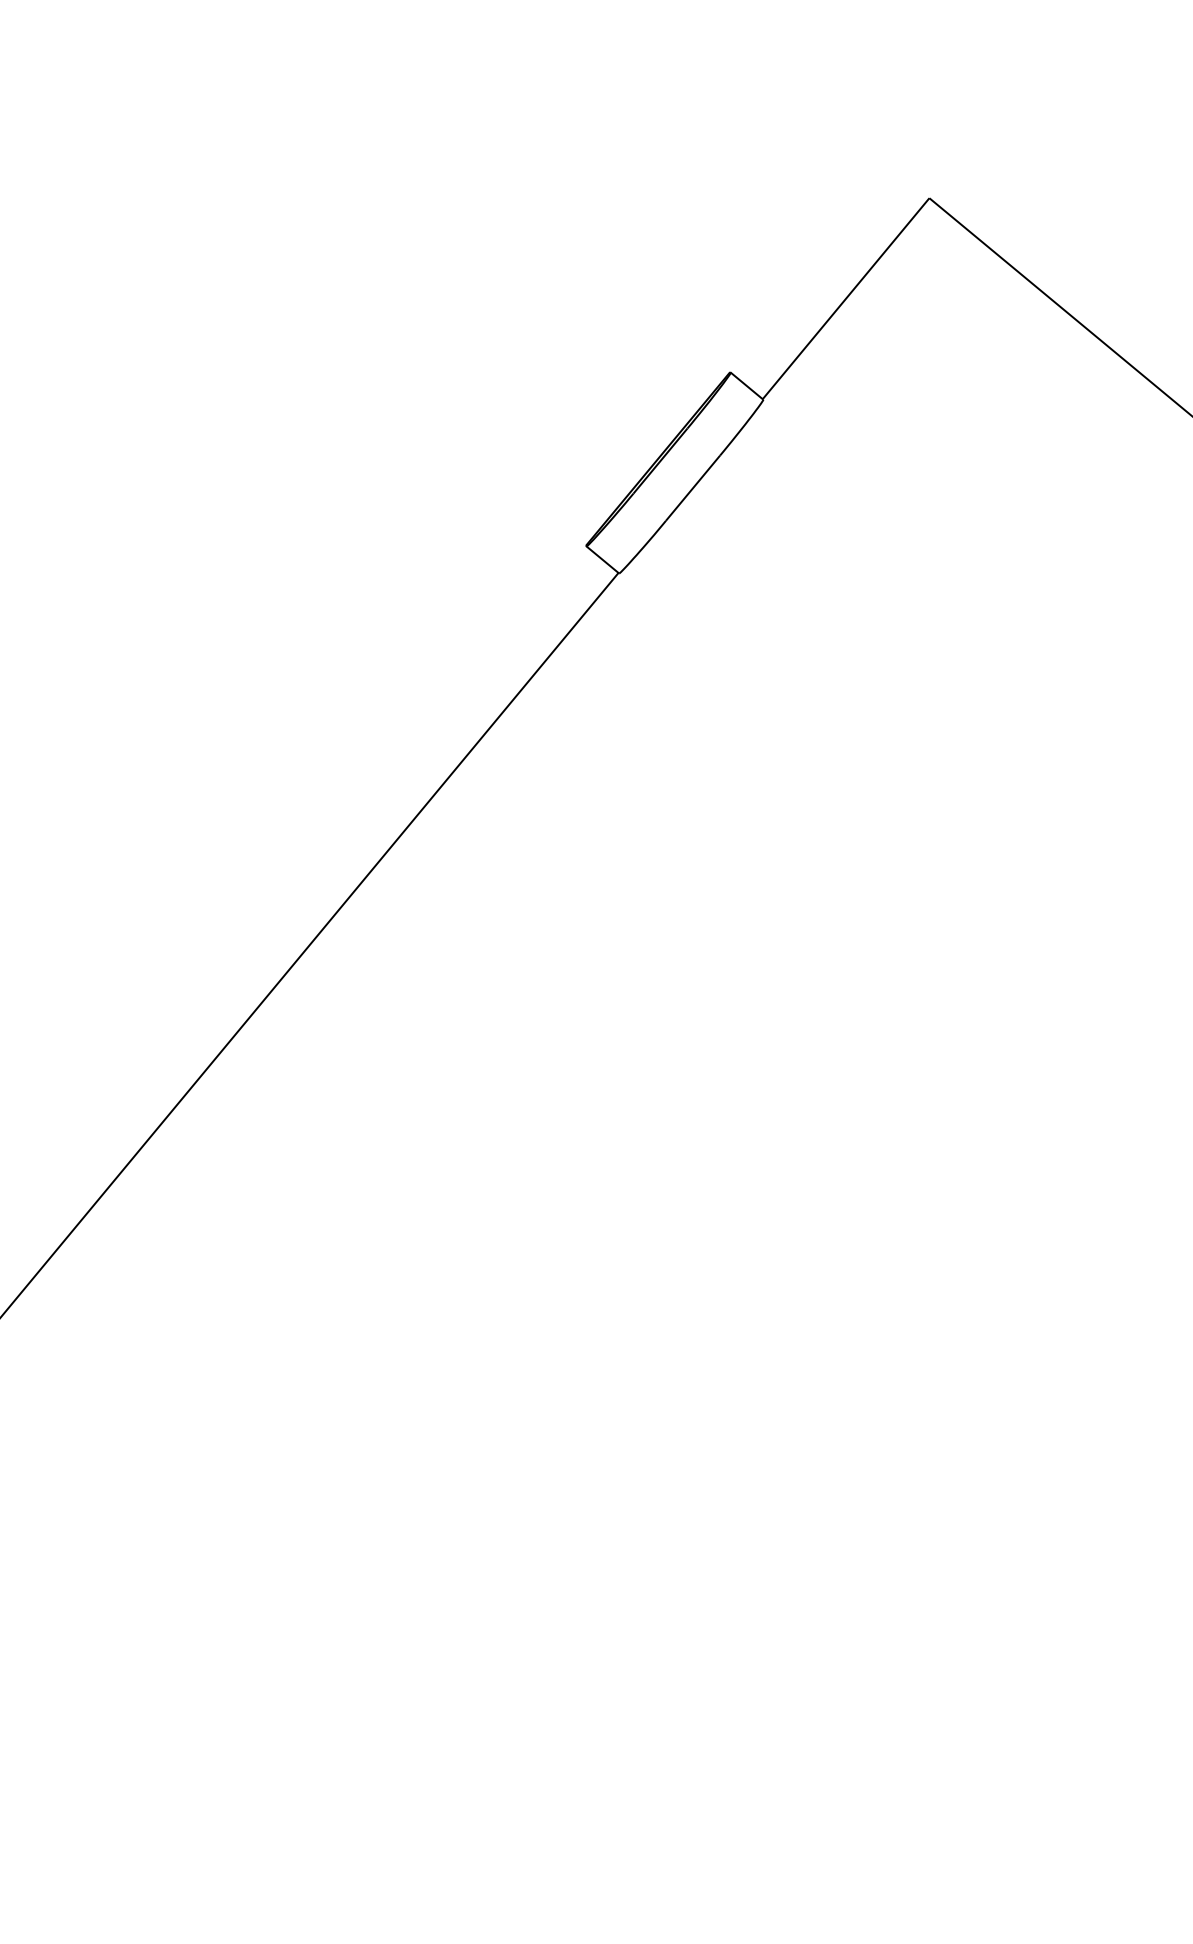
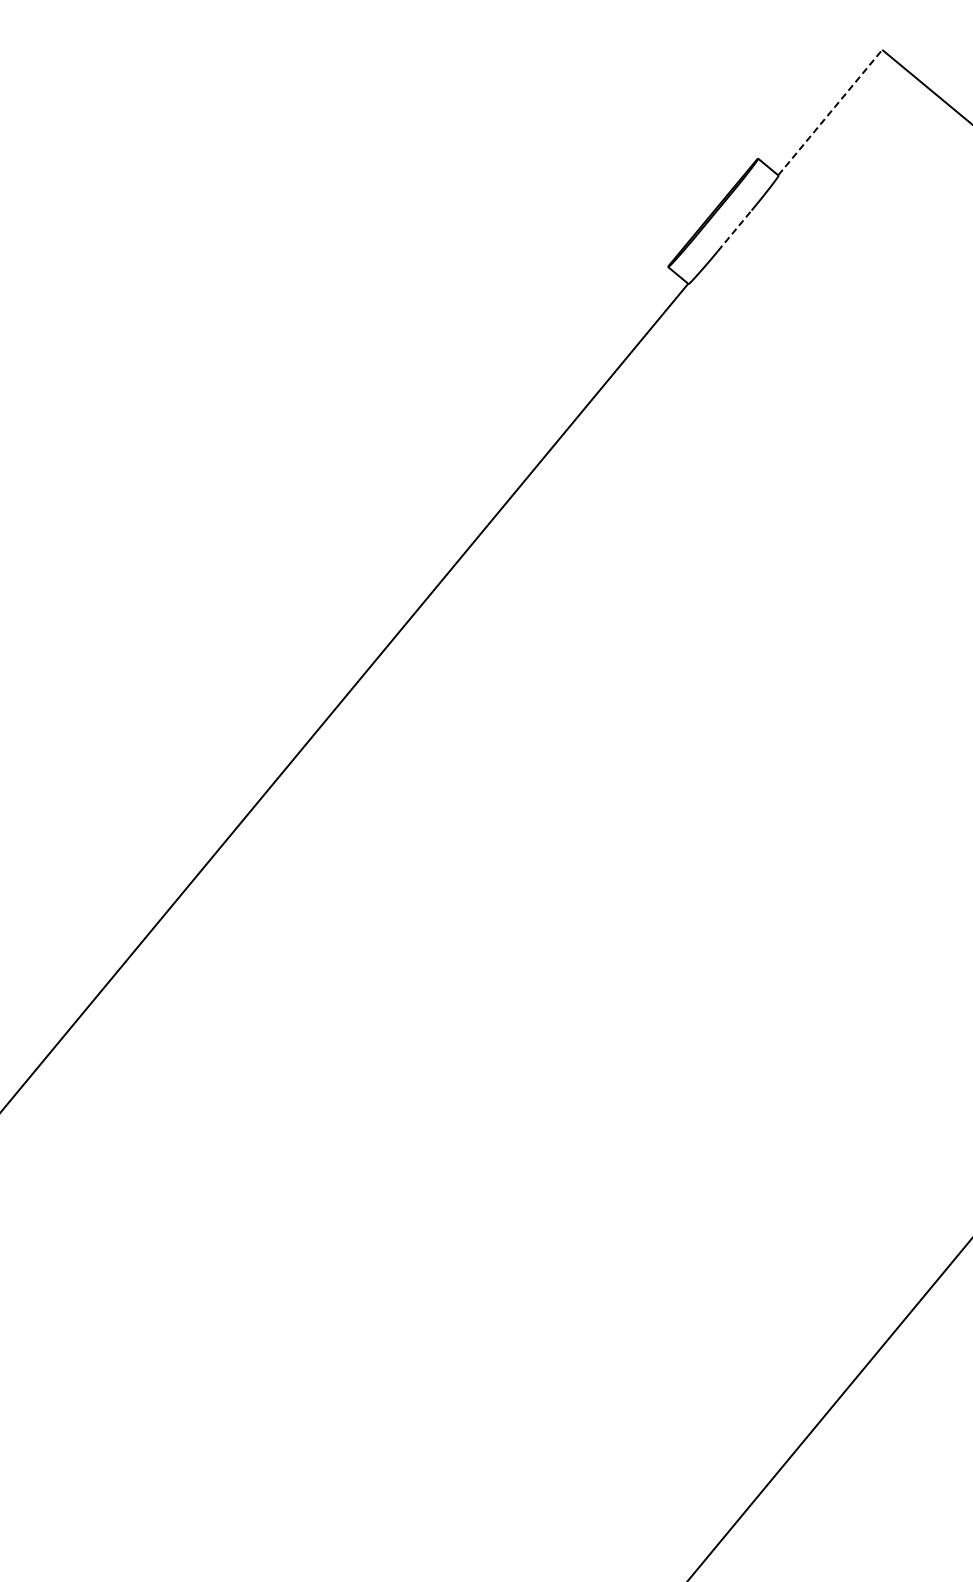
line: (846, 298) -> (830, 112), solid -> dashed
line: (694, 487) -> (735, 230), solid -> dashed

